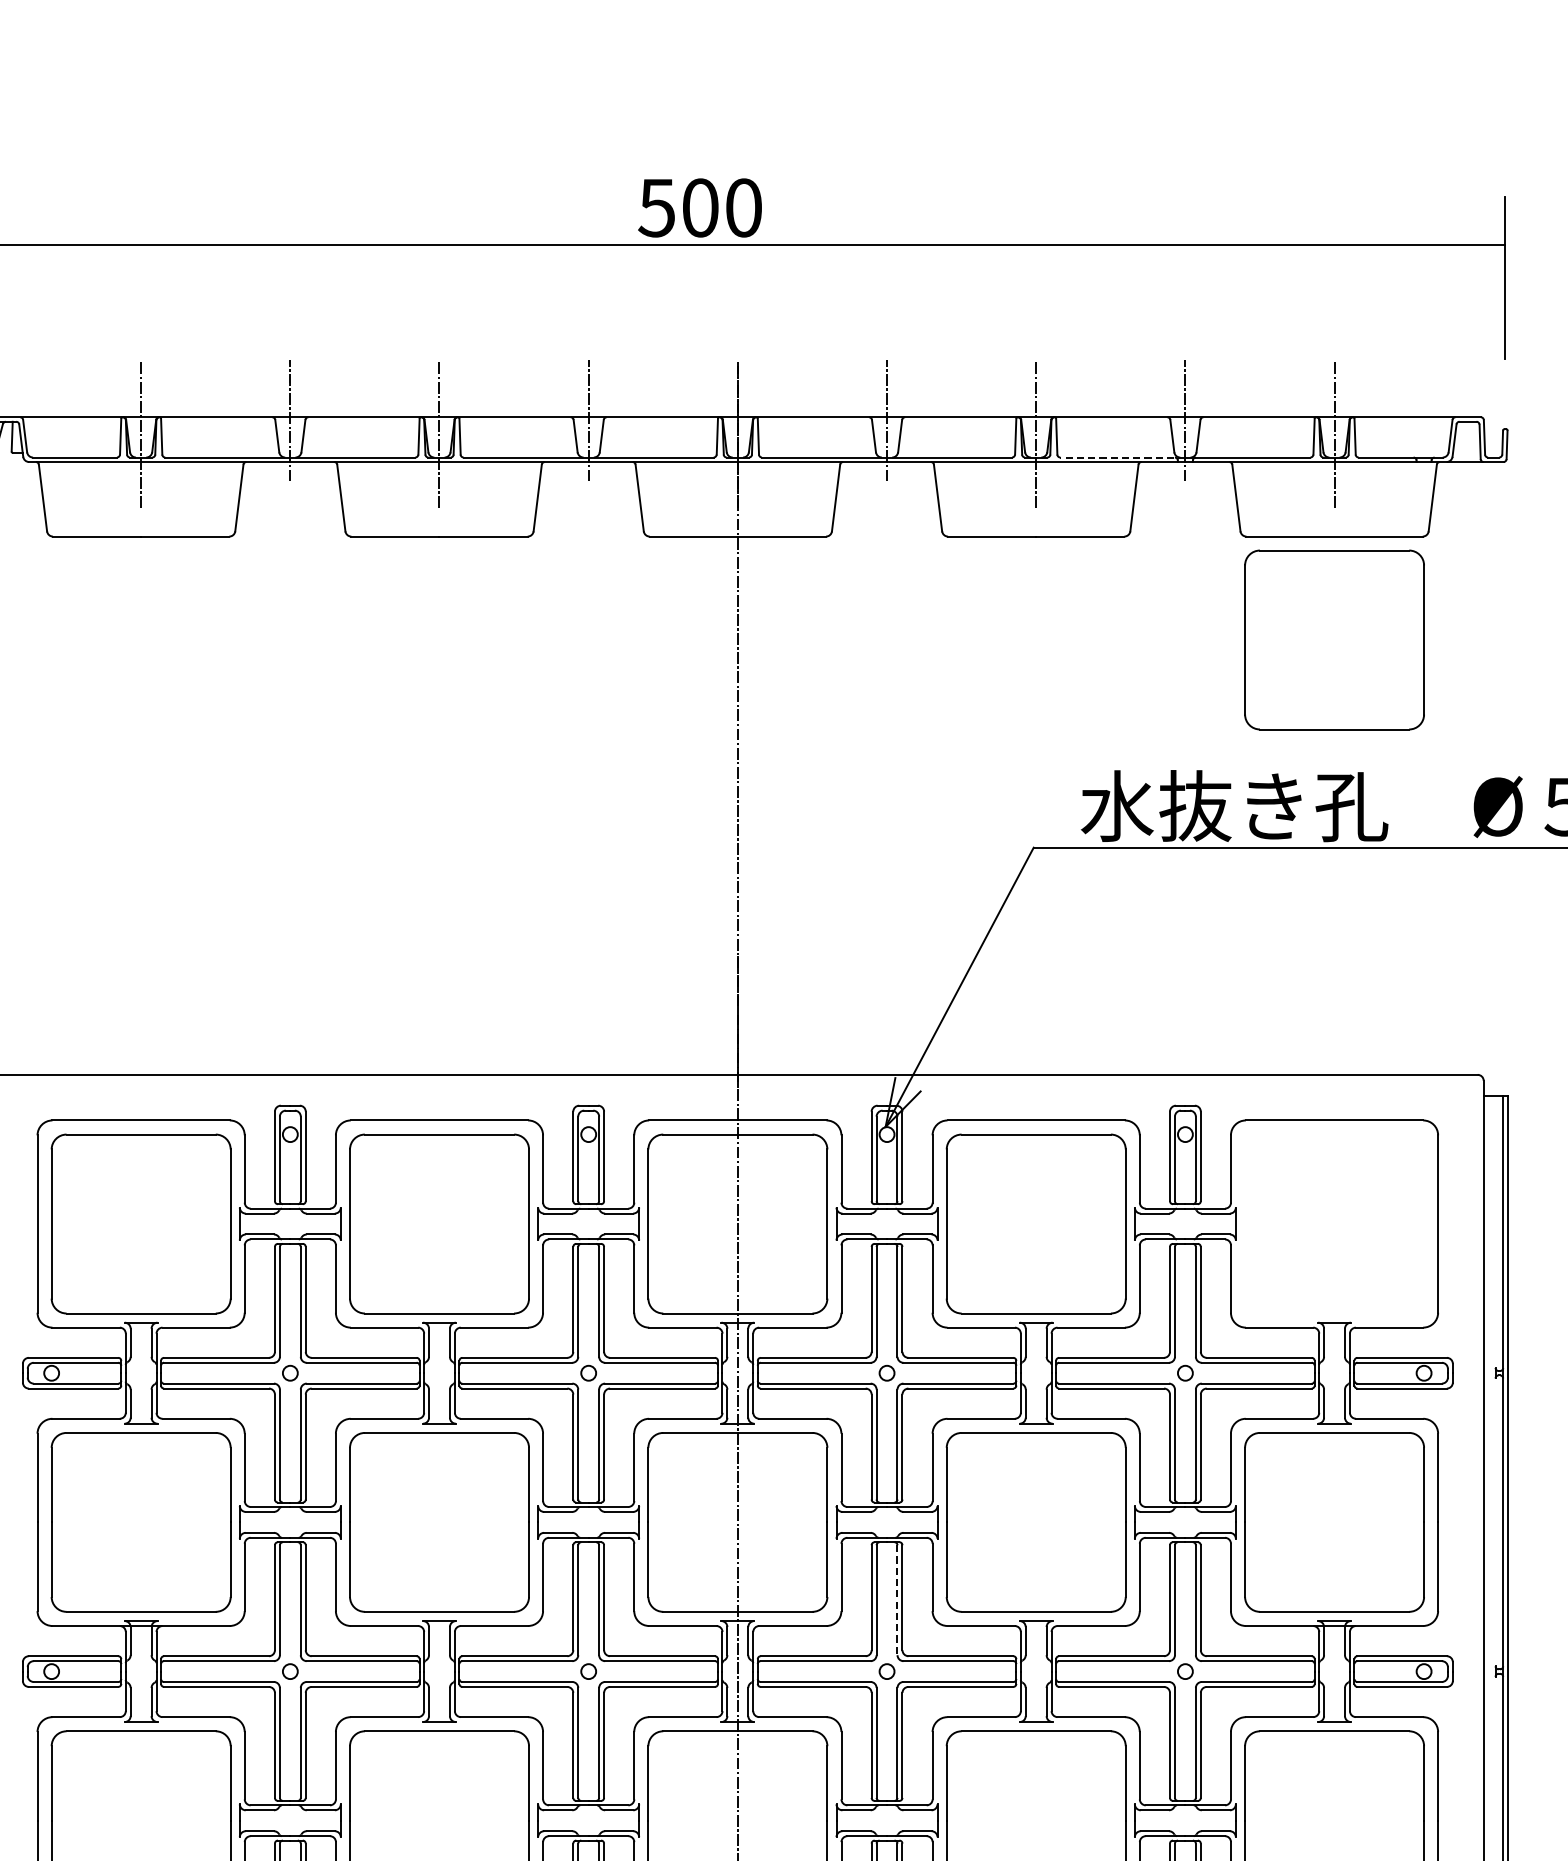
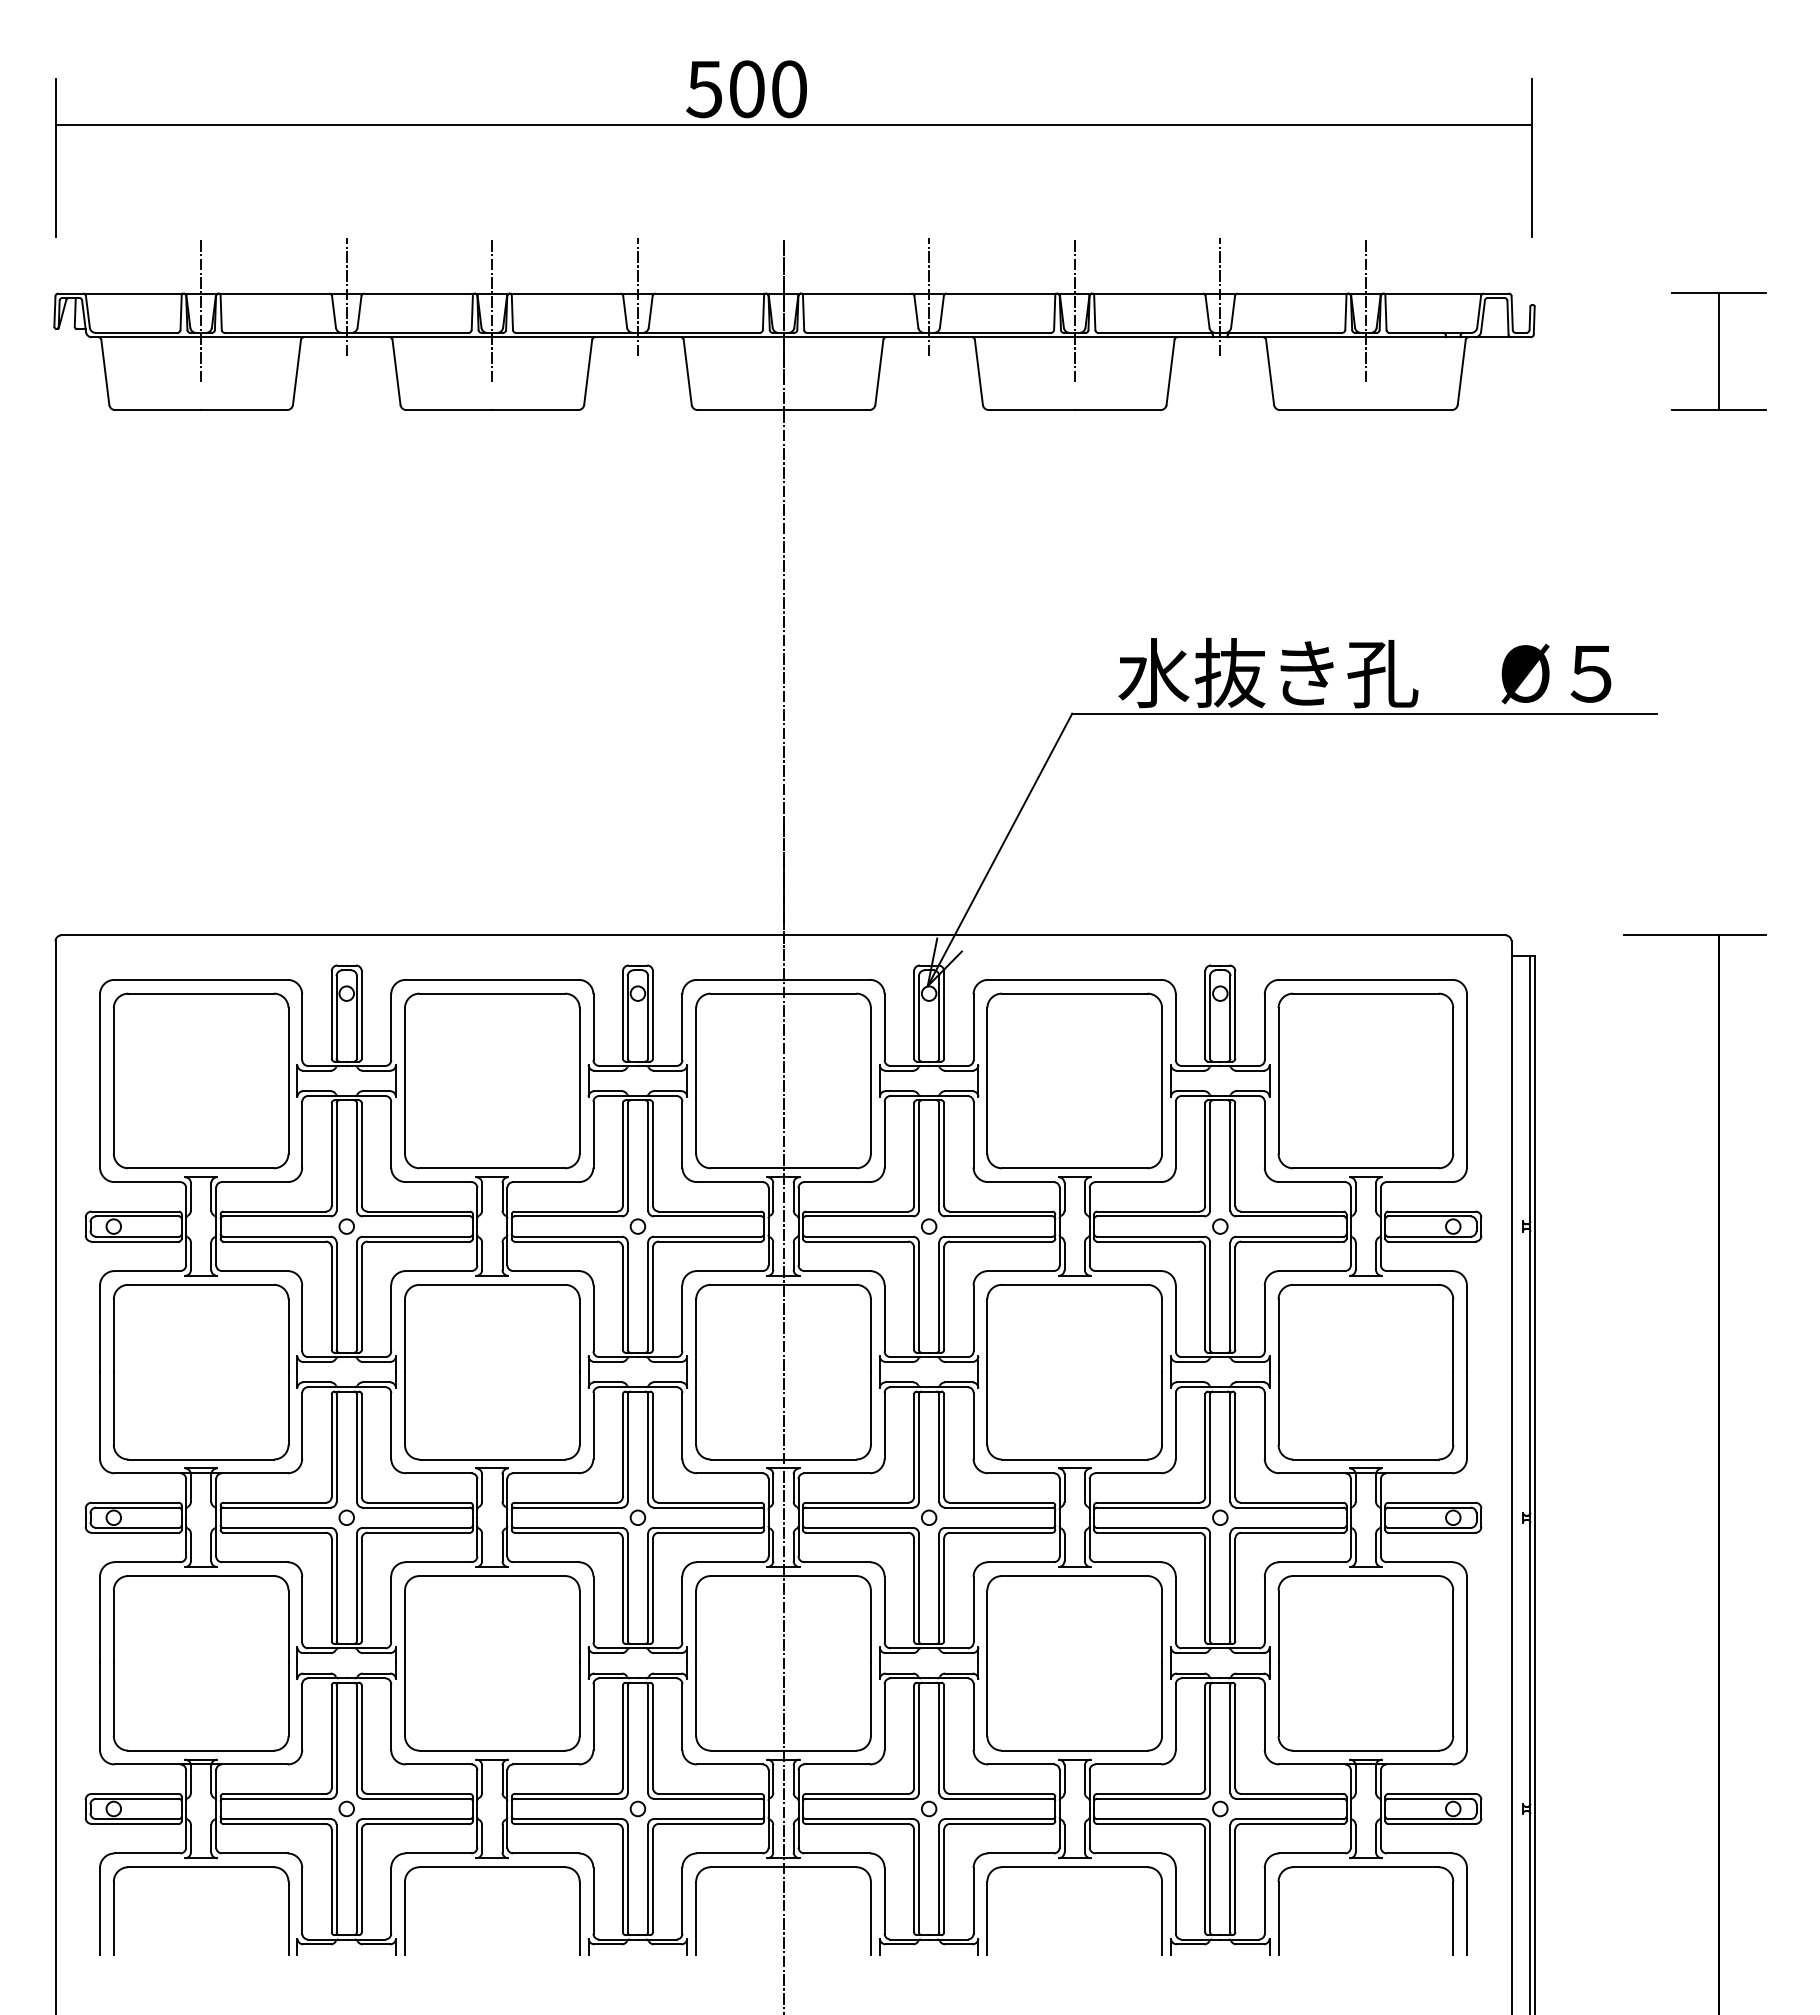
line: (1122, 457) -> (1158, 332), dashed -> solid
part: (1334, 639) -> (1365, 1080), moved
line: (897, 1600) -> (939, 1448), dashed -> solid

